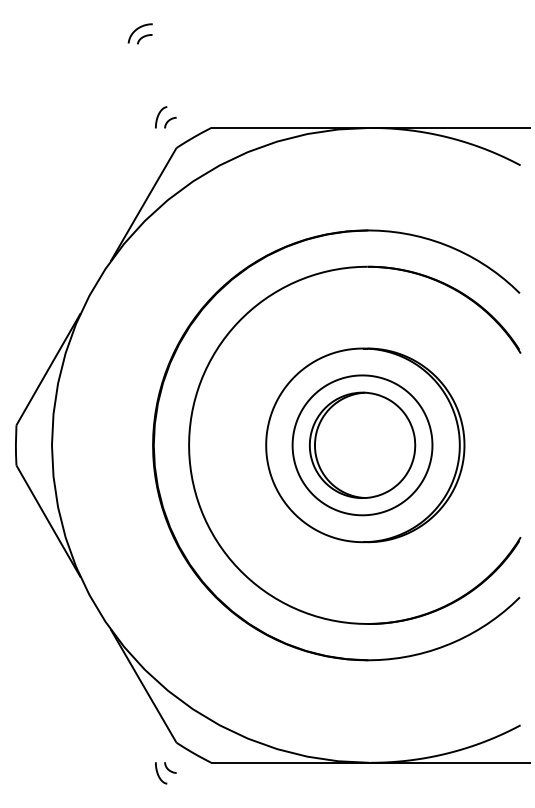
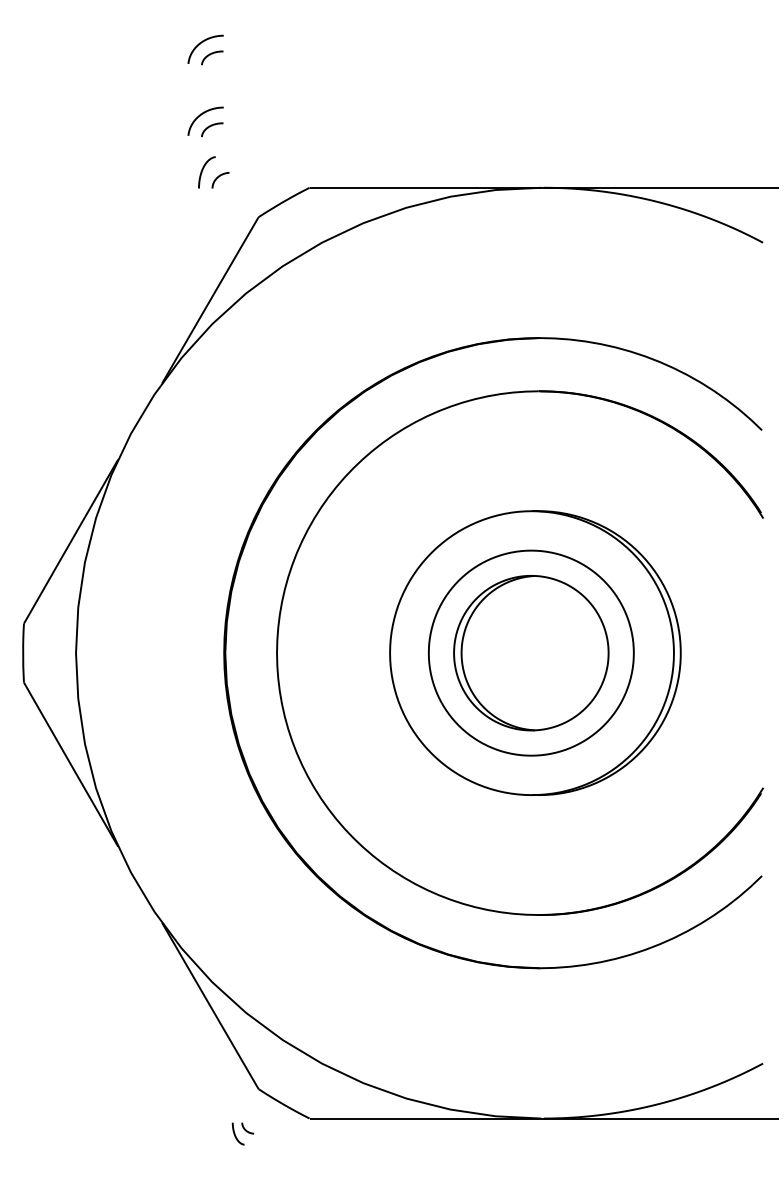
part: (139, 82) -> (204, 121), added
part: (165, 117) -> (213, 172), moved
part: (165, 773) -> (242, 1134), size x0.7

